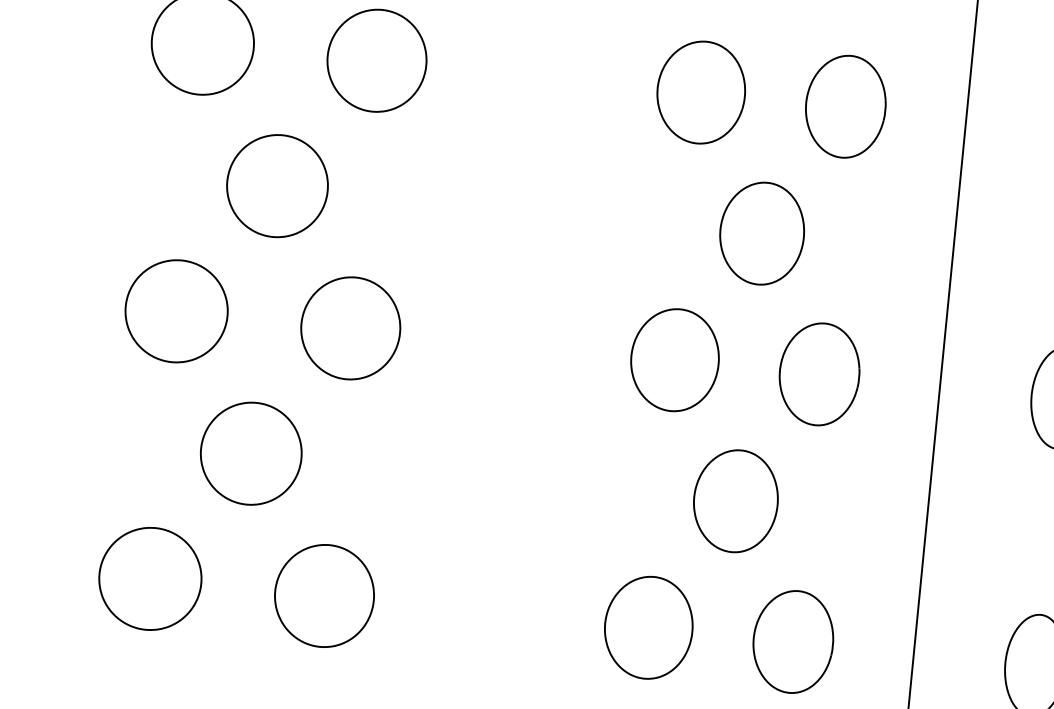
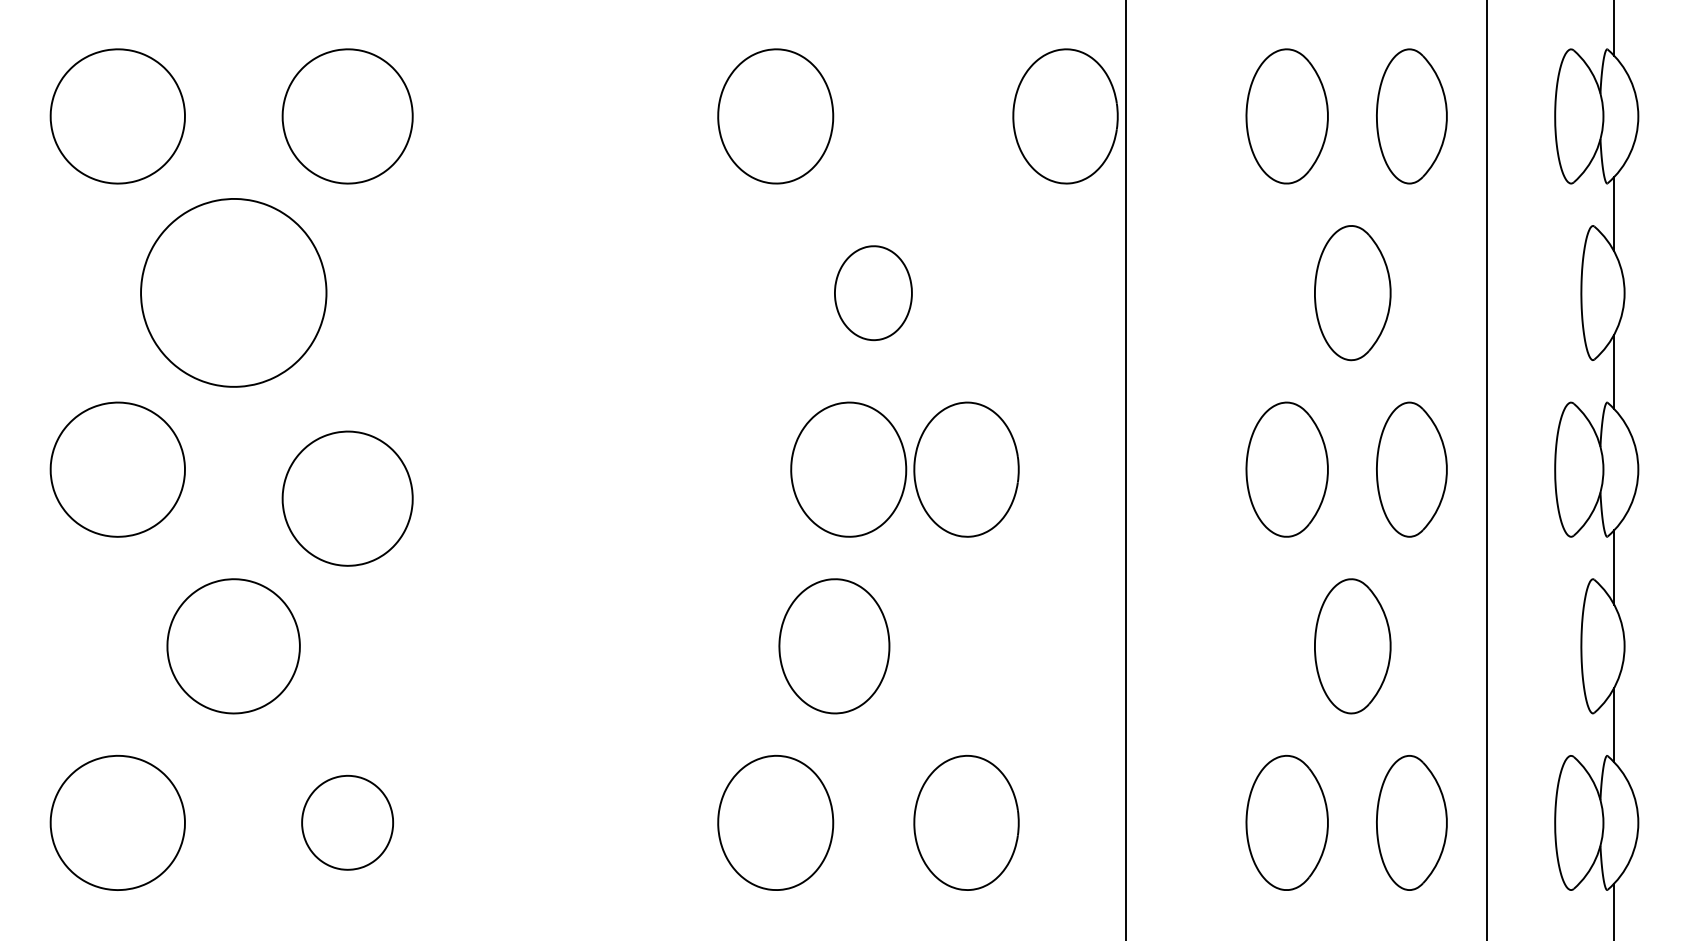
part: (845, 106) -> (1065, 116), moved
part: (277, 186) -> (233, 293), size x1.4
part: (762, 233) -> (873, 293), size x0.7
part: (350, 328) -> (347, 498), moved
part: (674, 360) -> (848, 469), moved
part: (735, 501) -> (834, 646), moved
part: (324, 595) -> (347, 822), size x0.7

